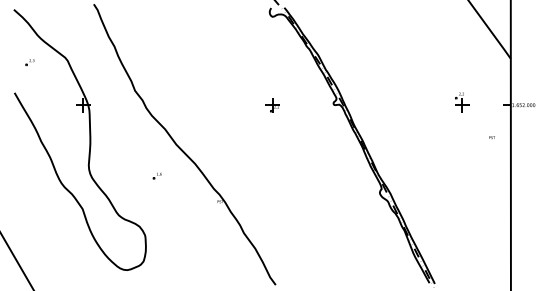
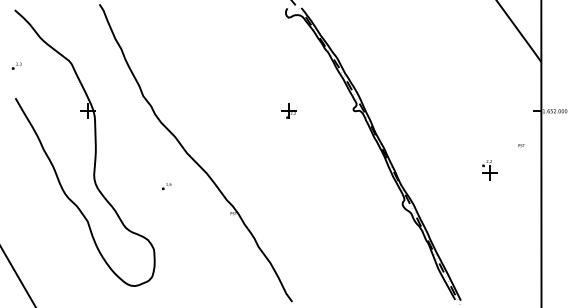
part: (29, 61) -> (16, 65), moved
part: (461, 102) -> (489, 170), moved

